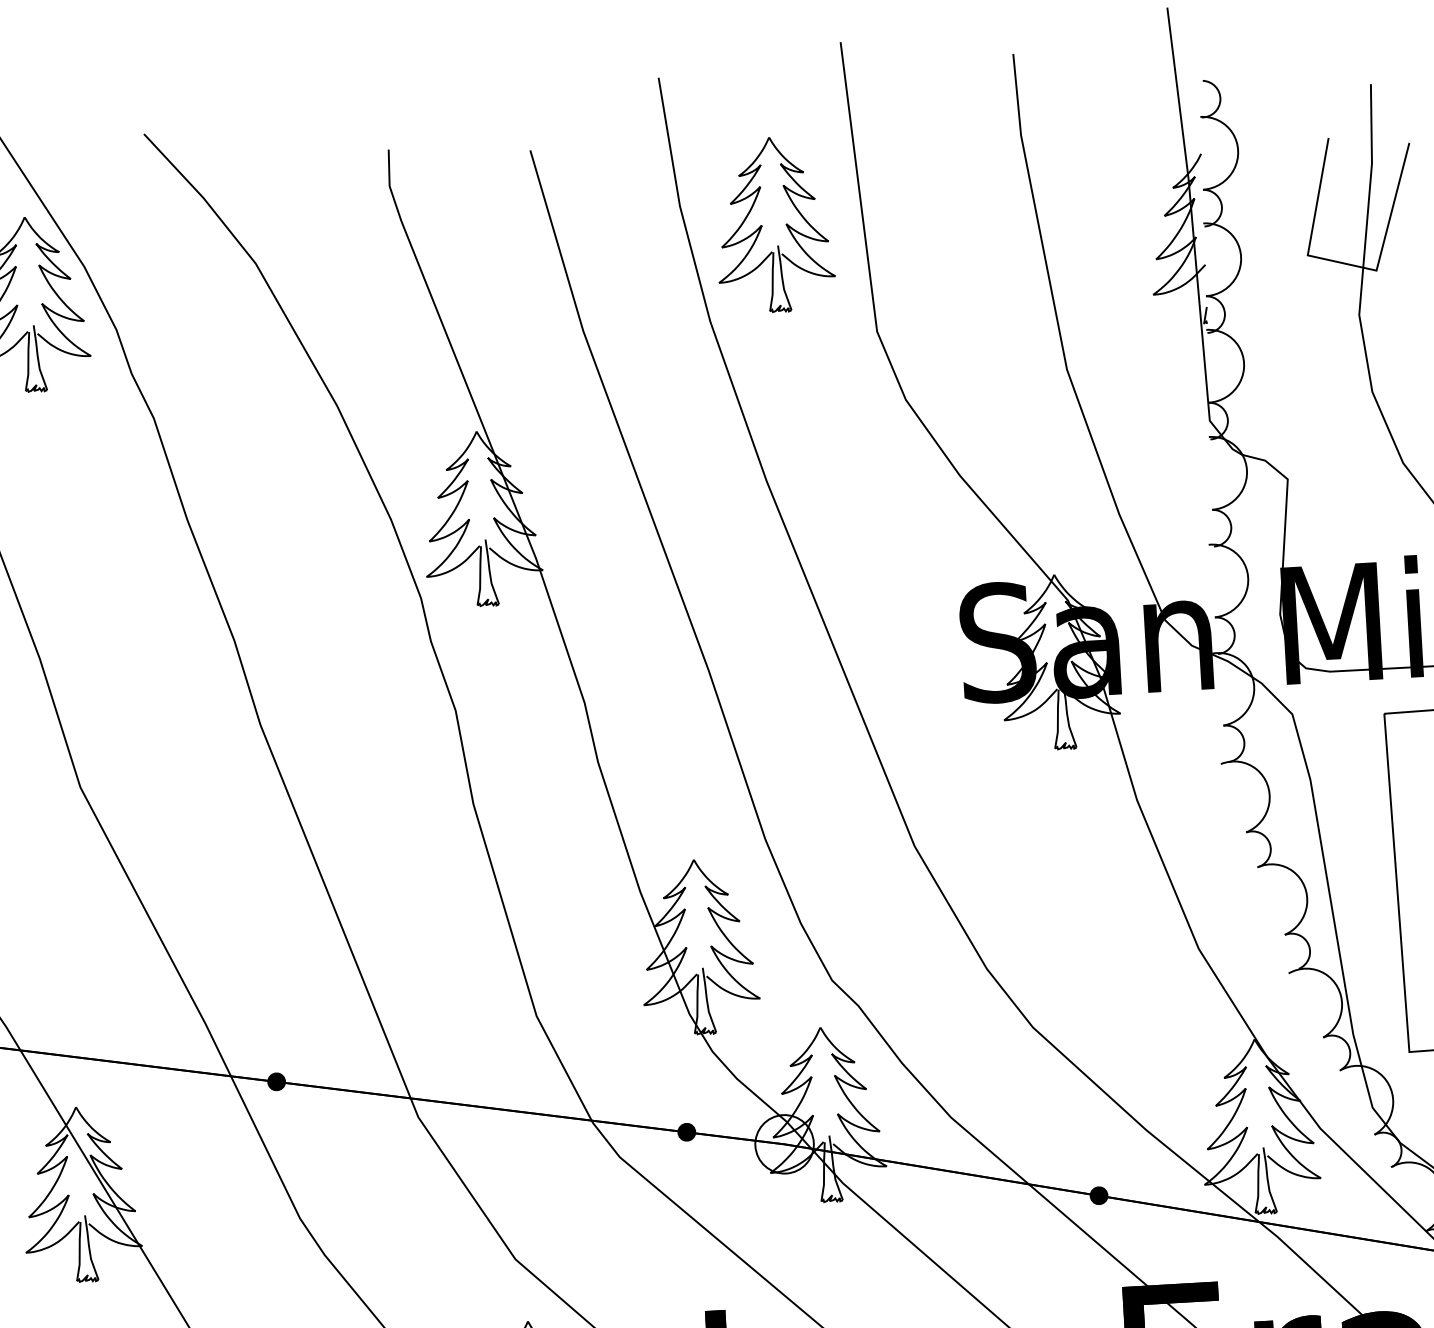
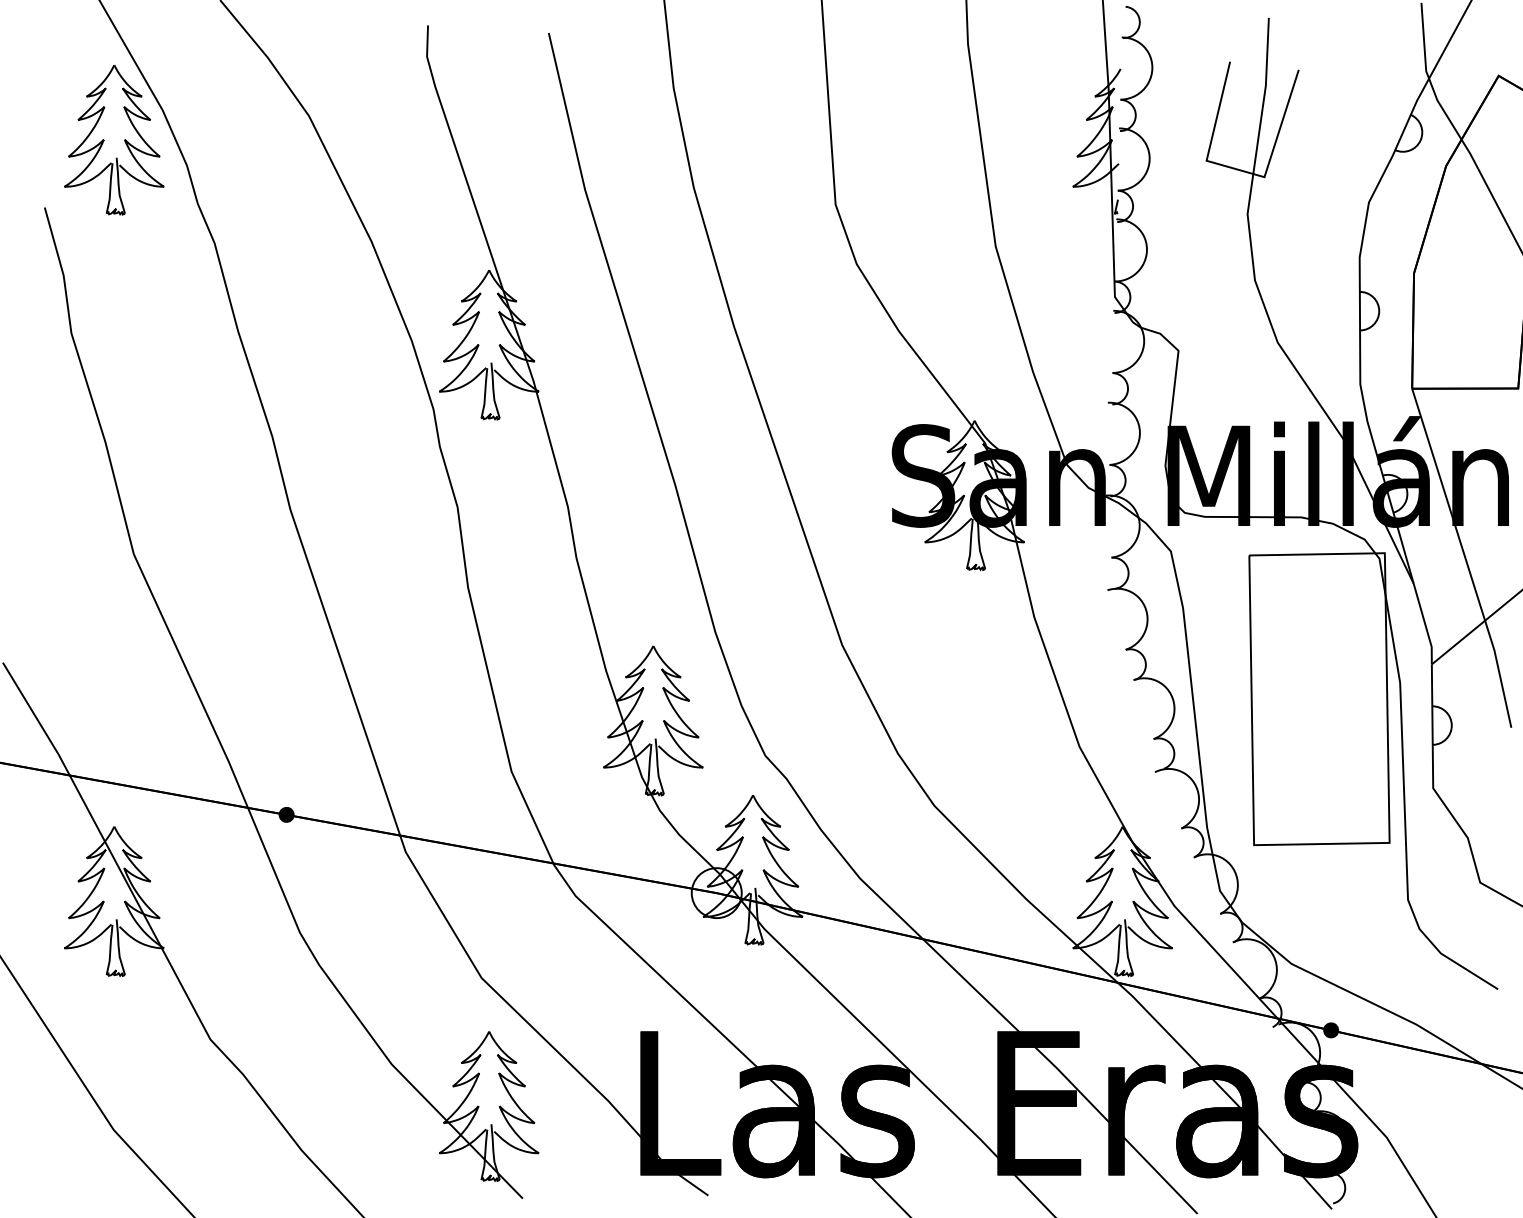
part: (773, 224) -> (752, 108), removed
fill: (686, 1132) -> (633, 878), removed
fill: (1099, 1195) -> (982, 952), removed

